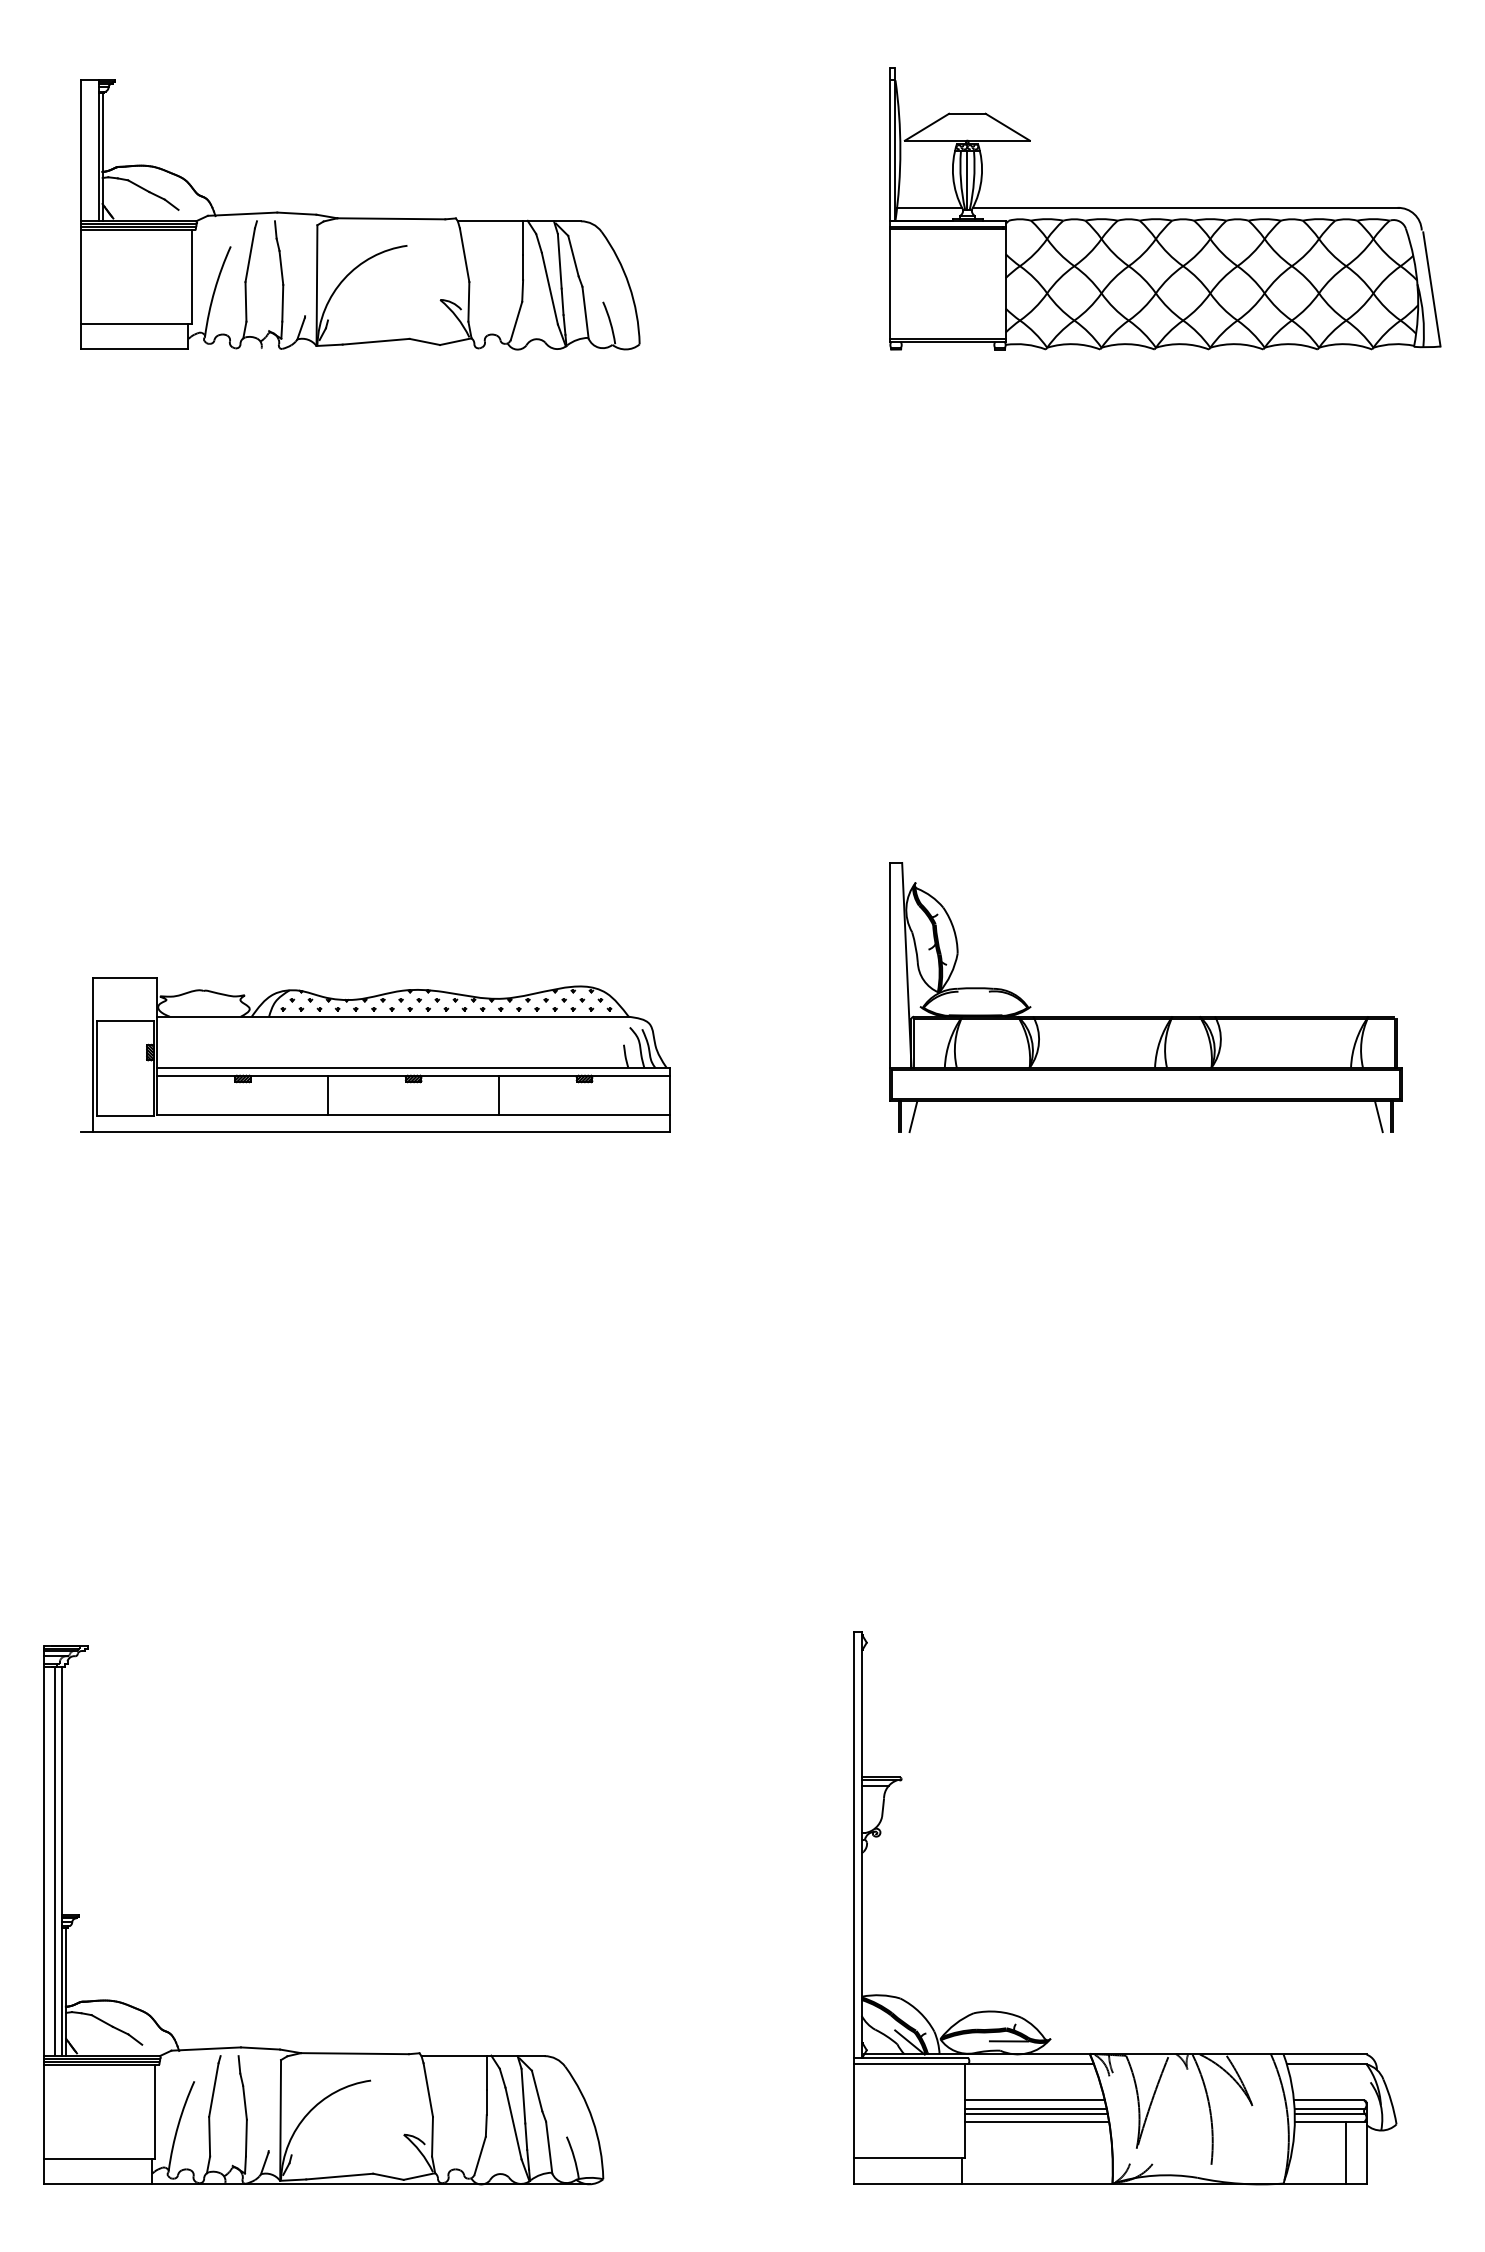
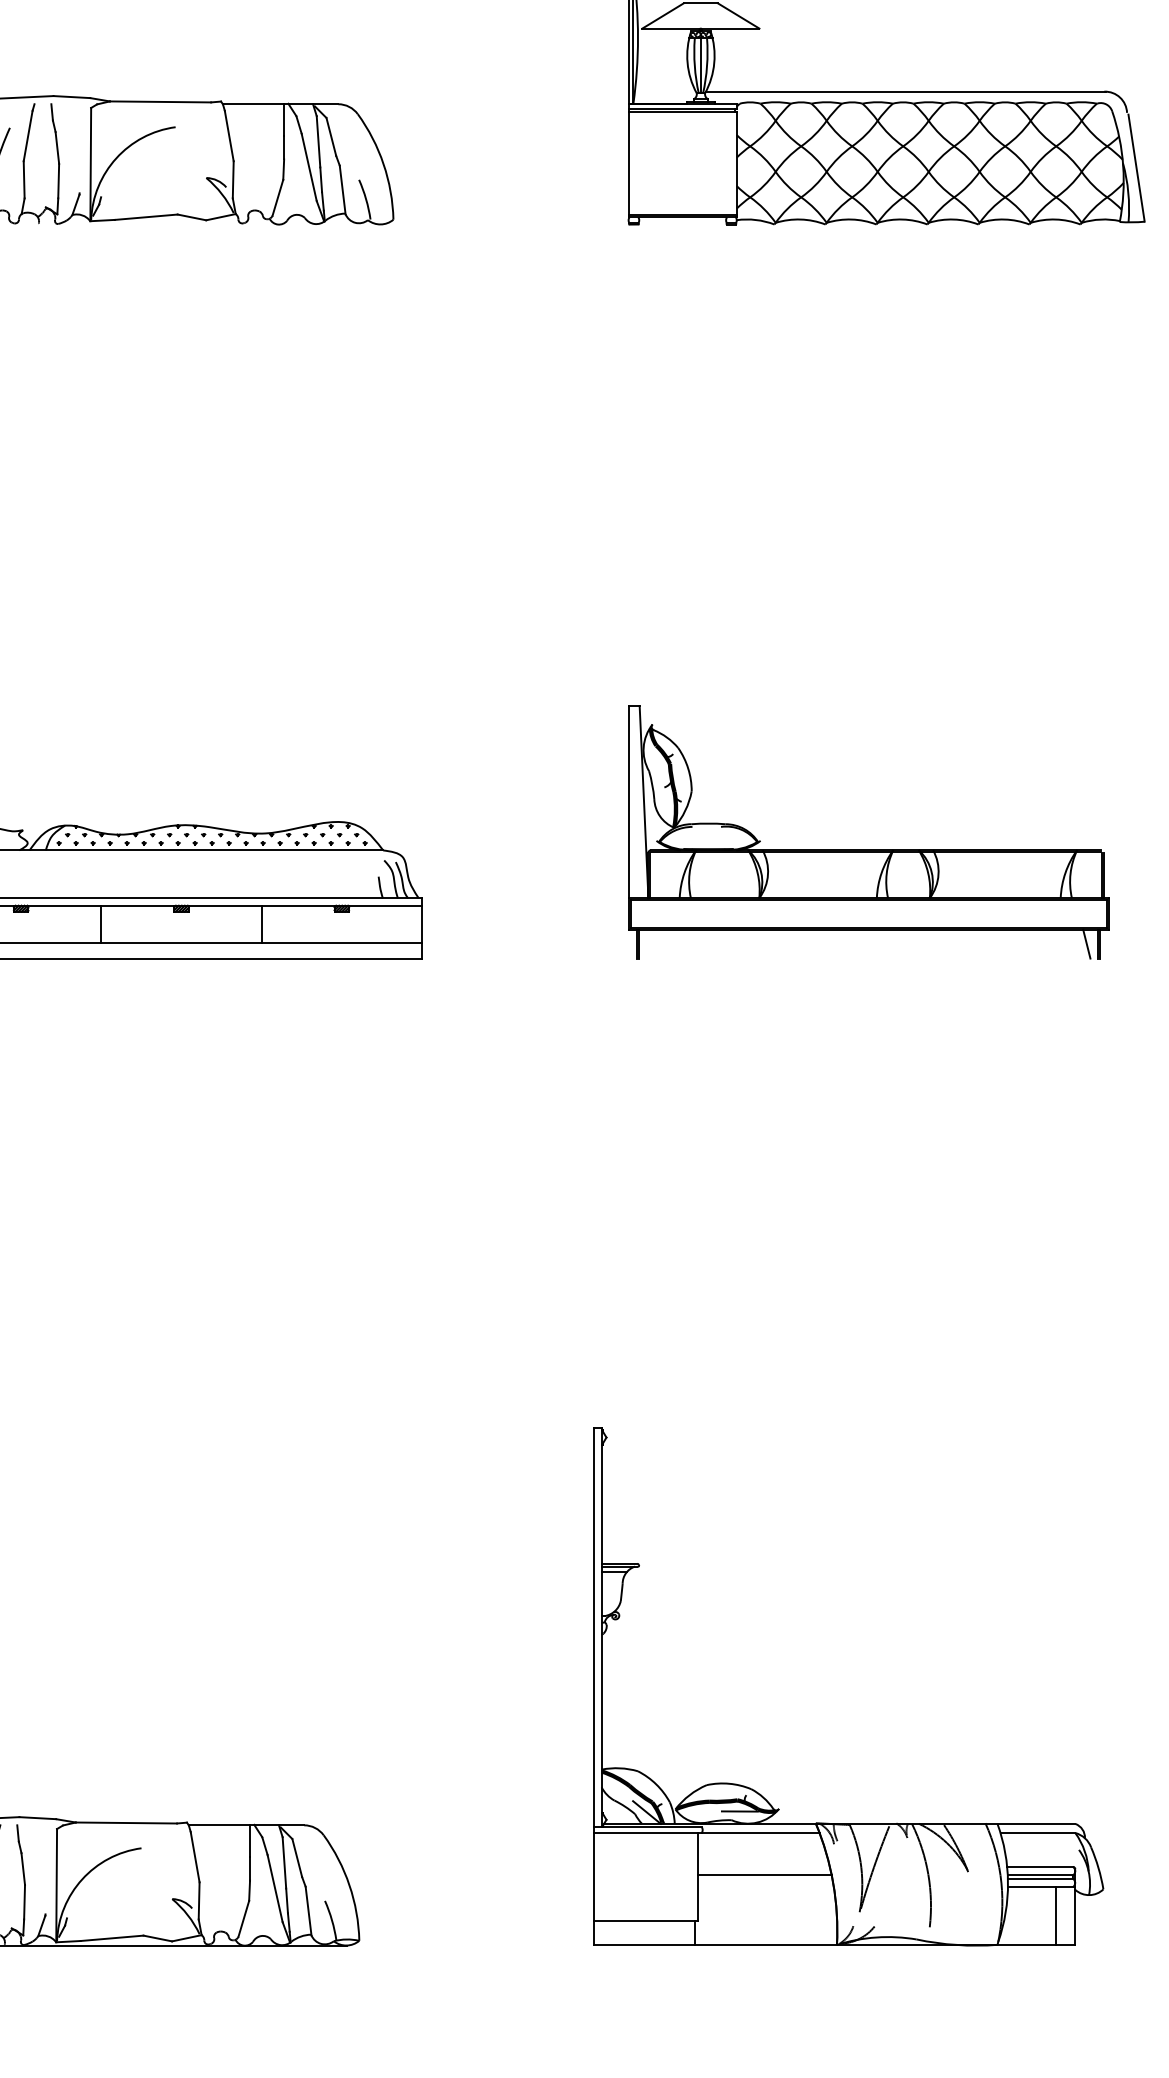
line: (929, 207) -> (665, 91), removed
line: (913, 1116) -> (650, 943), removed
line: (1034, 2100) -> (763, 1866), removed
line: (1035, 2113) -> (764, 1879), removed
line: (1036, 2122) -> (765, 1887), removed

